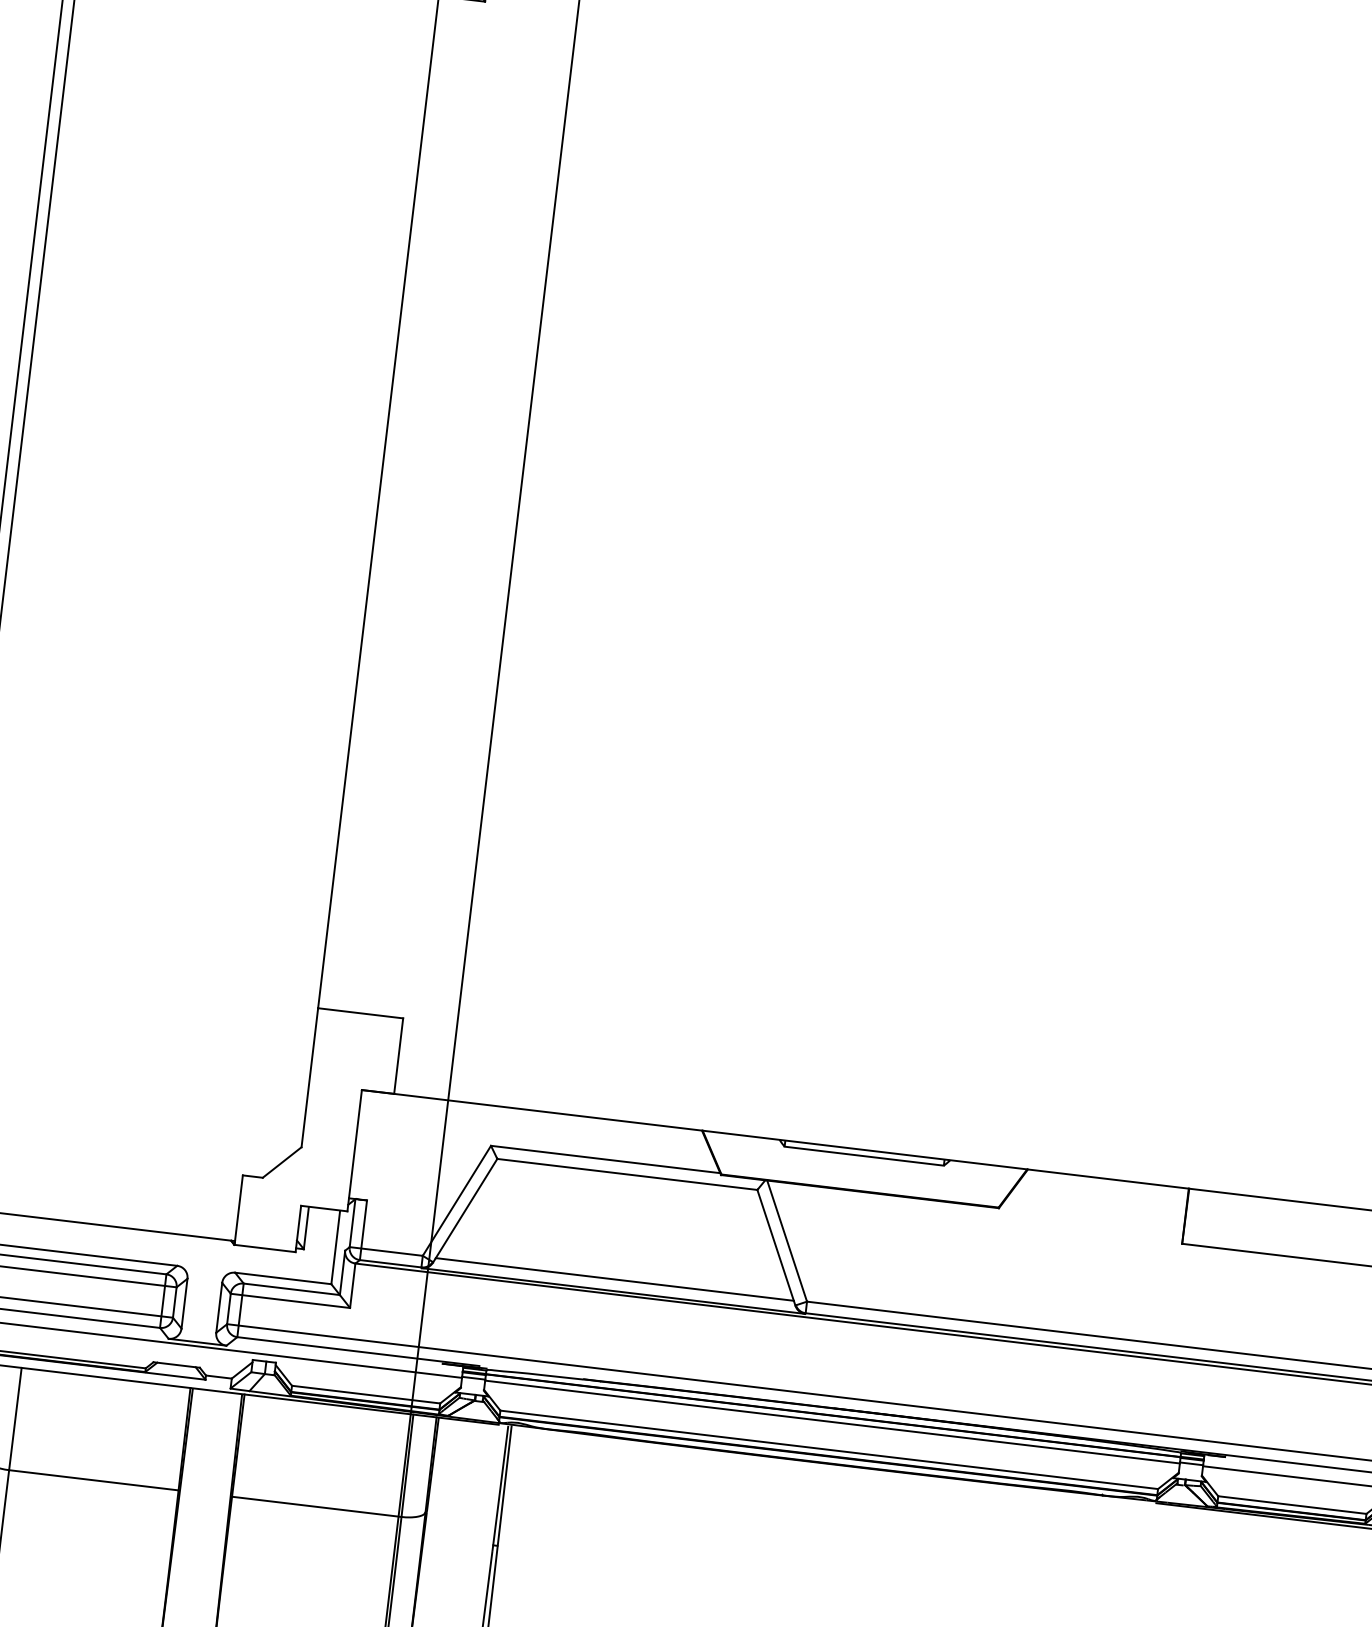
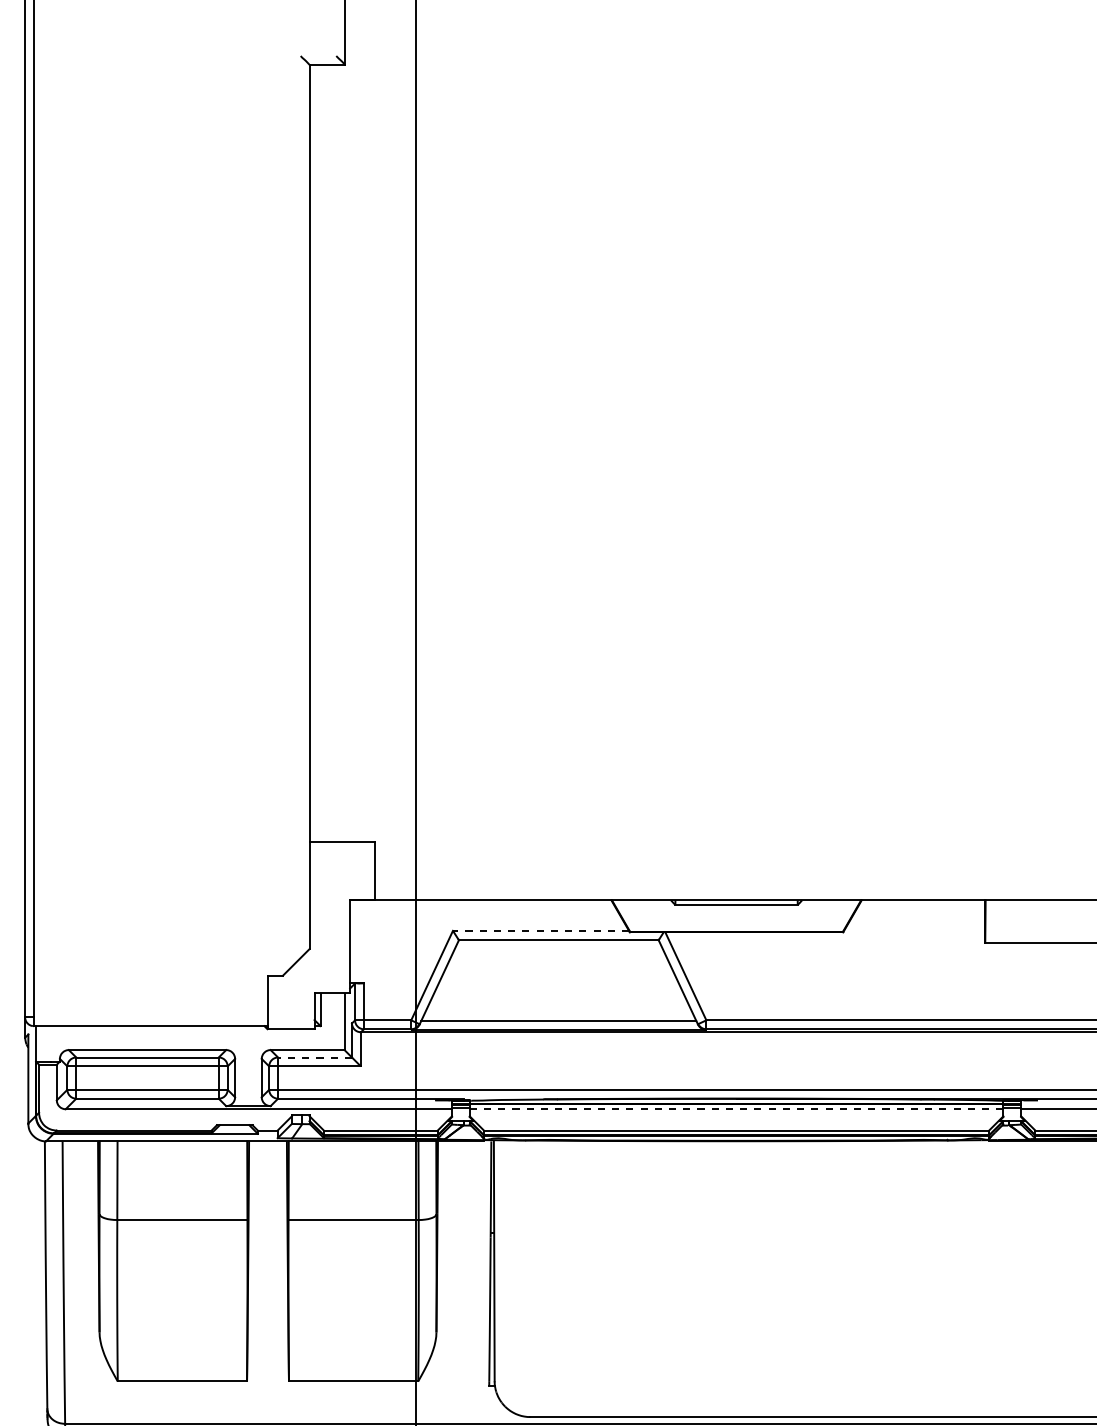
line: (605, 1158) -> (540, 930), solid -> dashed
line: (292, 1289) -> (315, 1057), solid -> dashed
line: (832, 1422) -> (736, 1109), solid -> dashed

